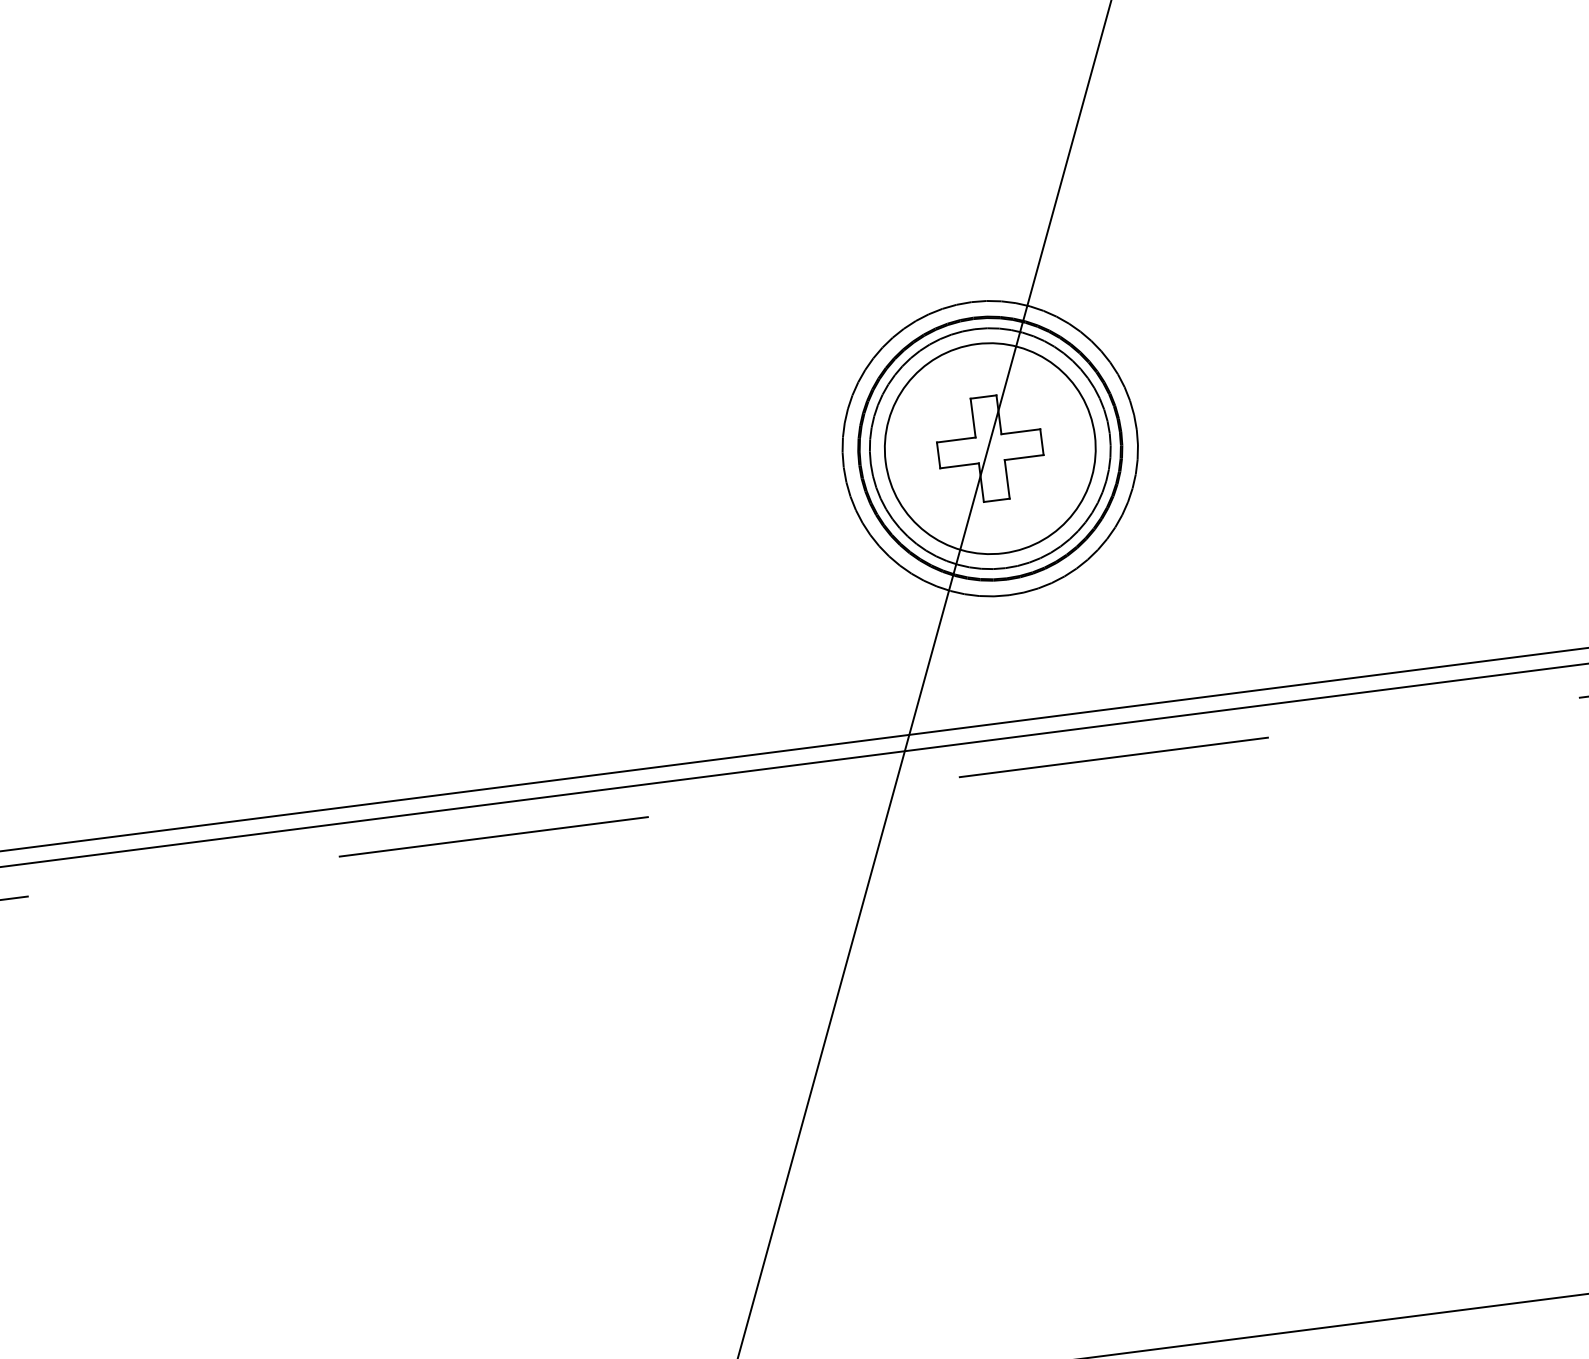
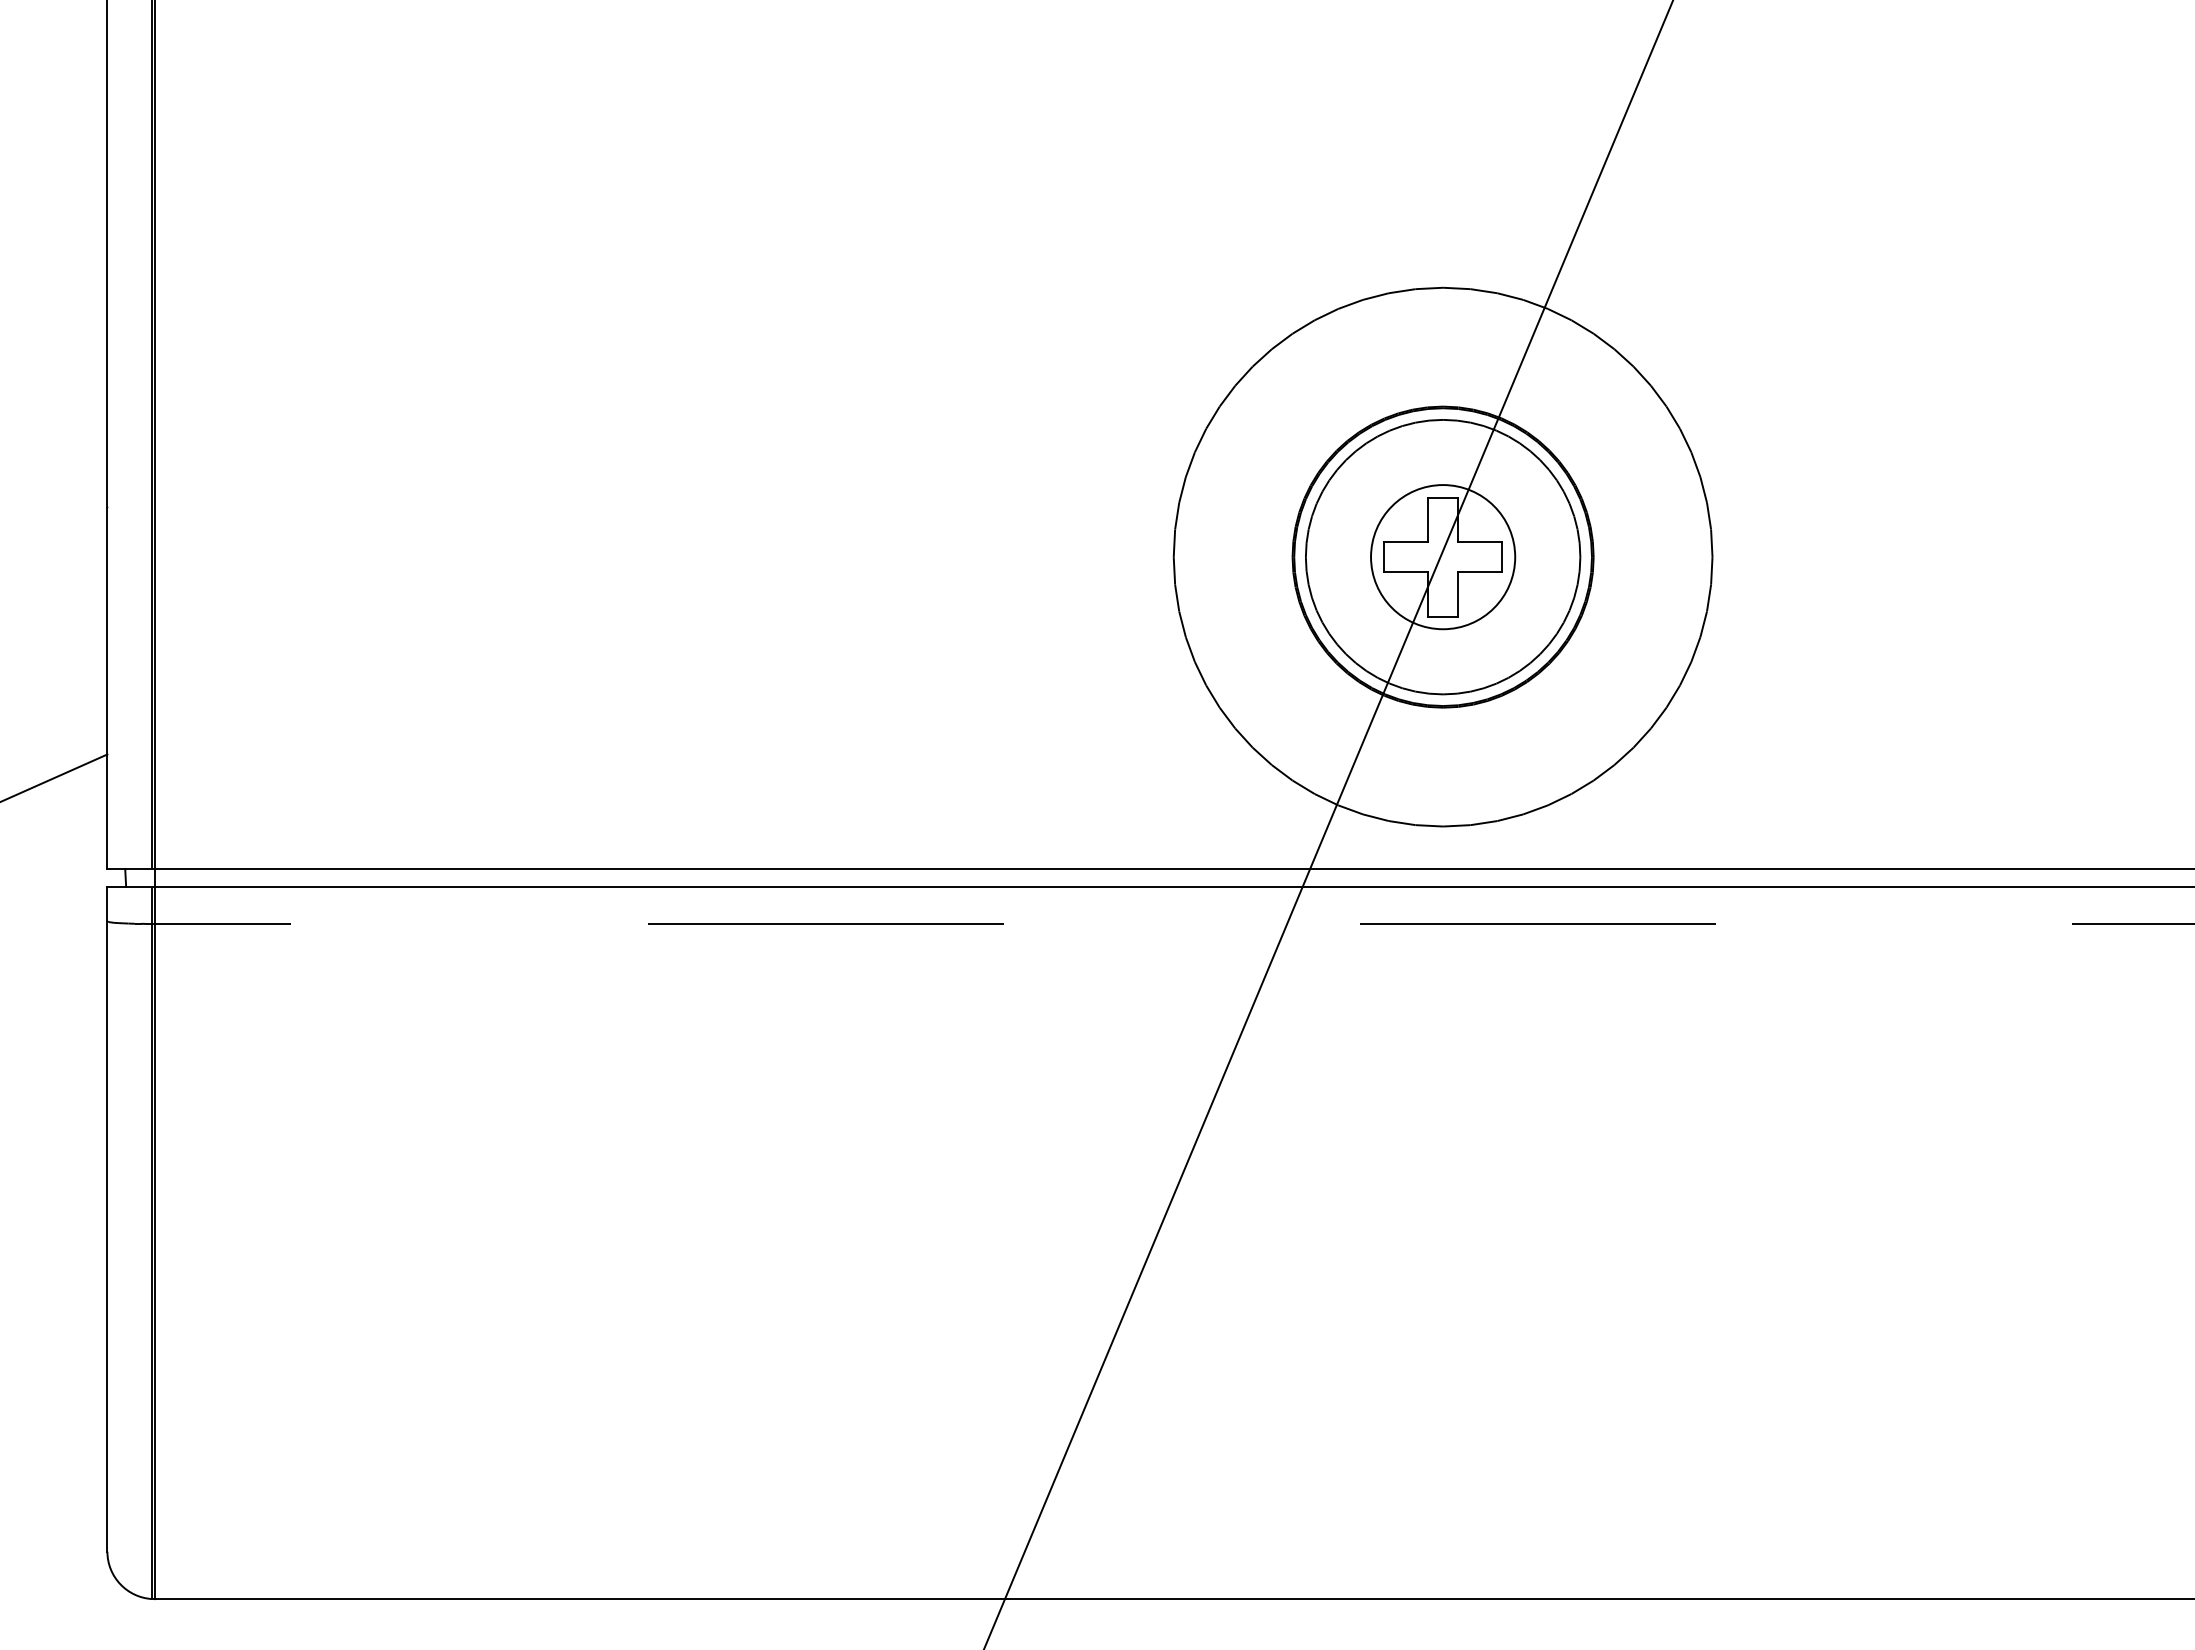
circle: (989, 448) -> (1442, 556), size x1.6
circle: (989, 449) -> (1442, 557), size x0.6

